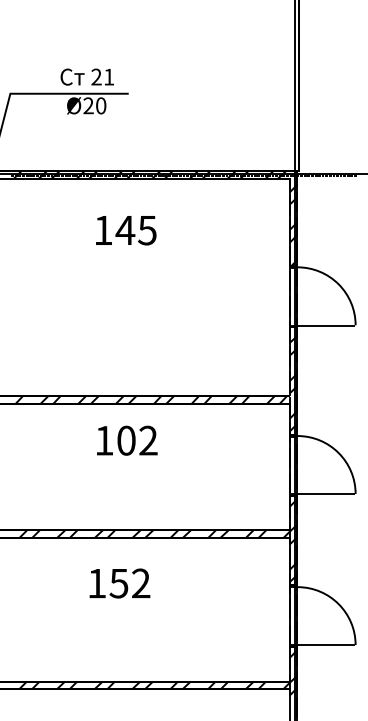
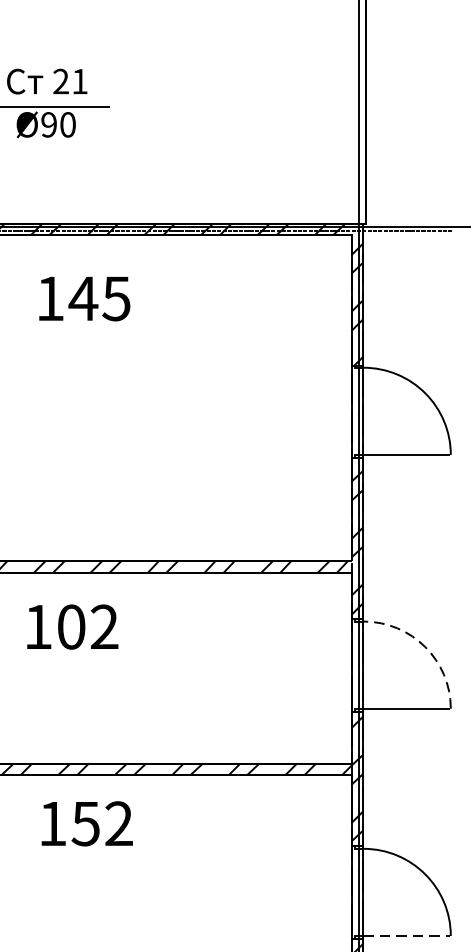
text: (88, 105) -> (48, 124), Ø20 -> Ø90
text: (126, 230) -> (85, 298), moved
text: (127, 440) -> (73, 626), moved
arc: (338, 453) -> (425, 647), solid -> dashed
text: (119, 583) -> (86, 823), moved
line: (326, 645) -> (407, 936), solid -> dashed

